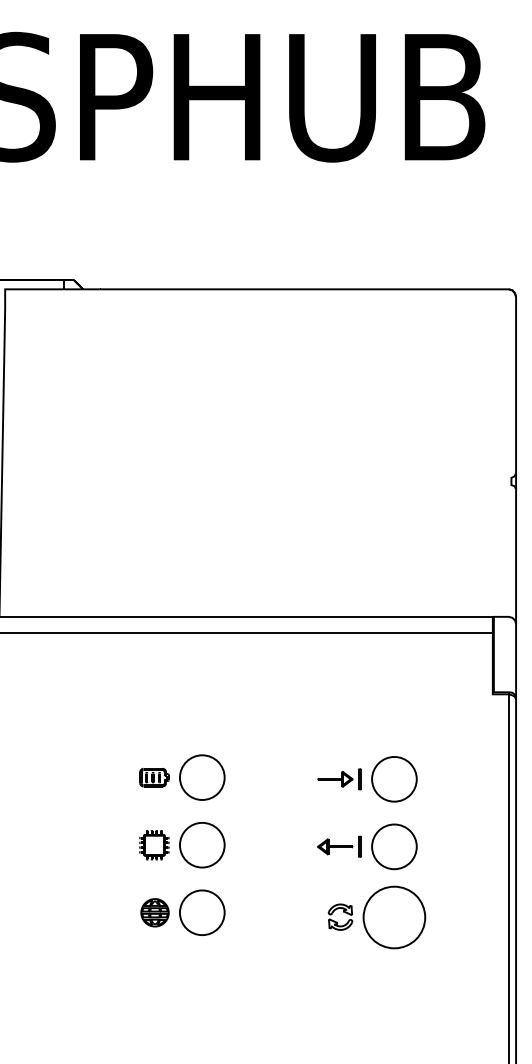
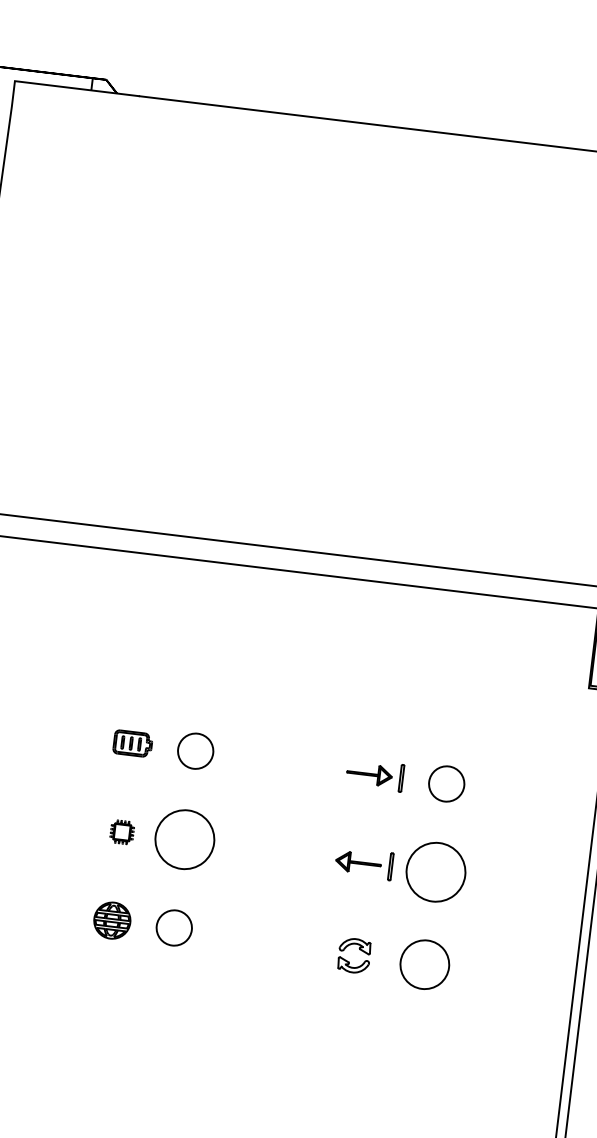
part: (202, 777) -> (195, 751), size x0.6
part: (394, 779) -> (446, 784), size x0.6
part: (154, 845) -> (122, 832), size x0.6
part: (202, 912) -> (174, 927), size x0.6
part: (394, 917) -> (424, 964), size x0.6

